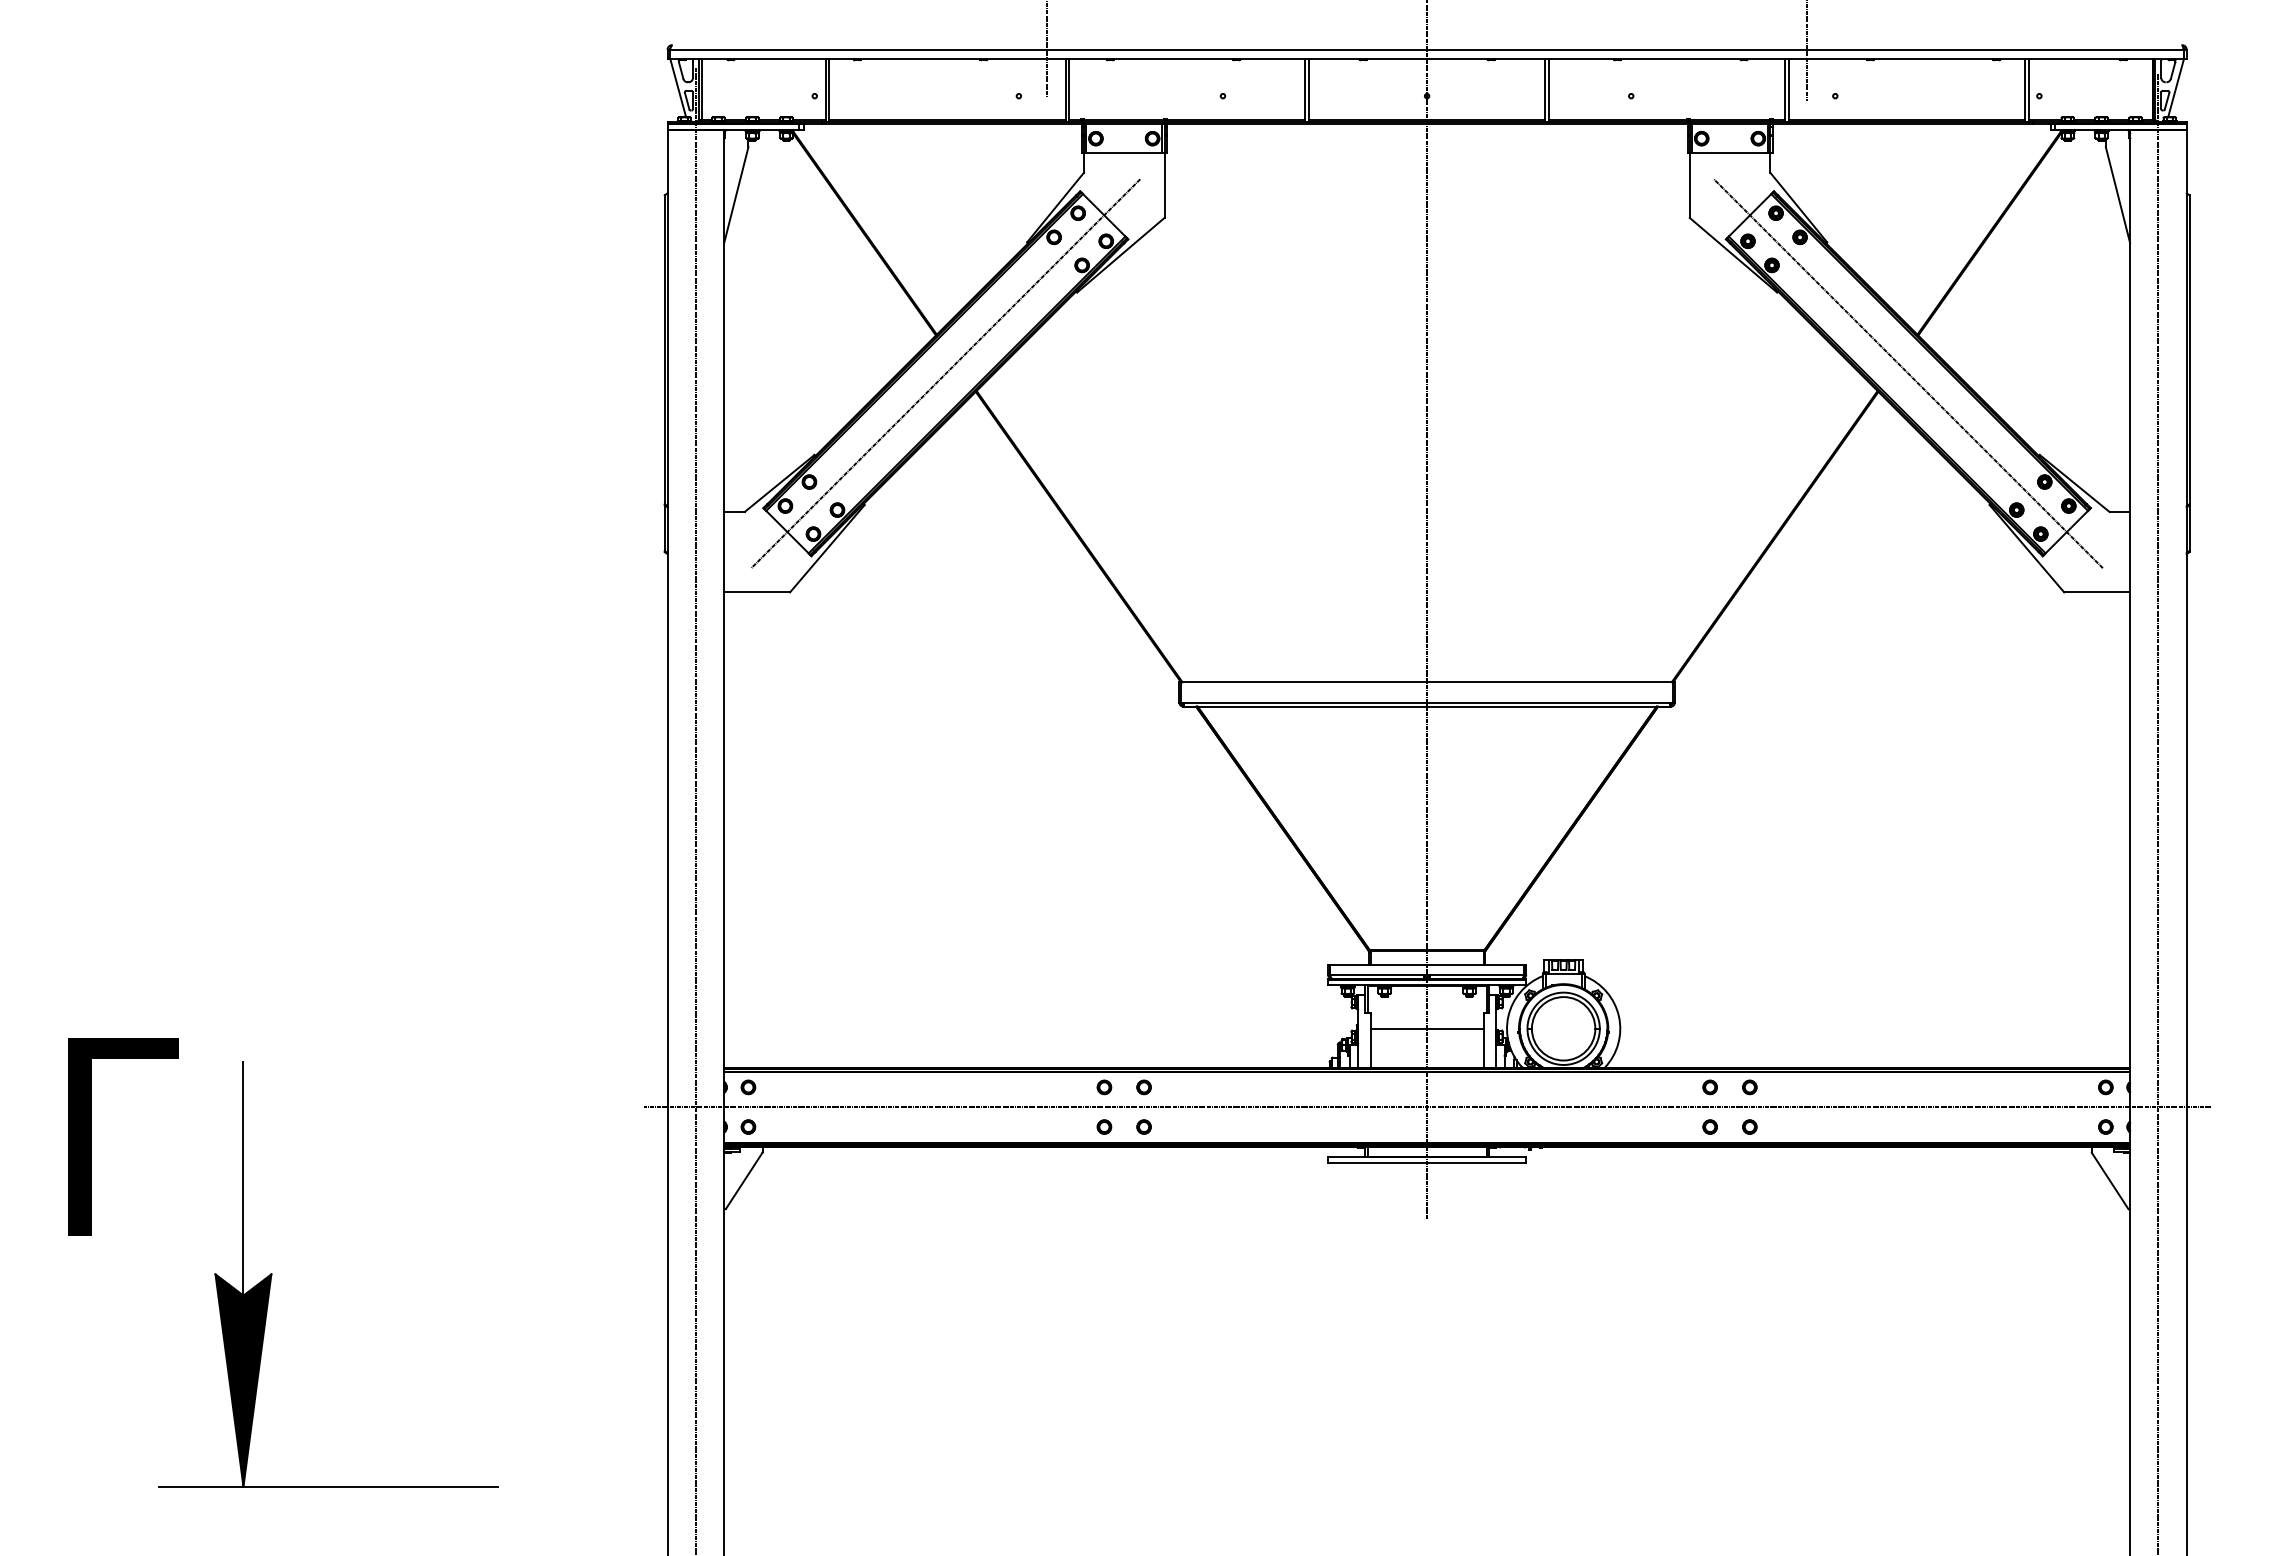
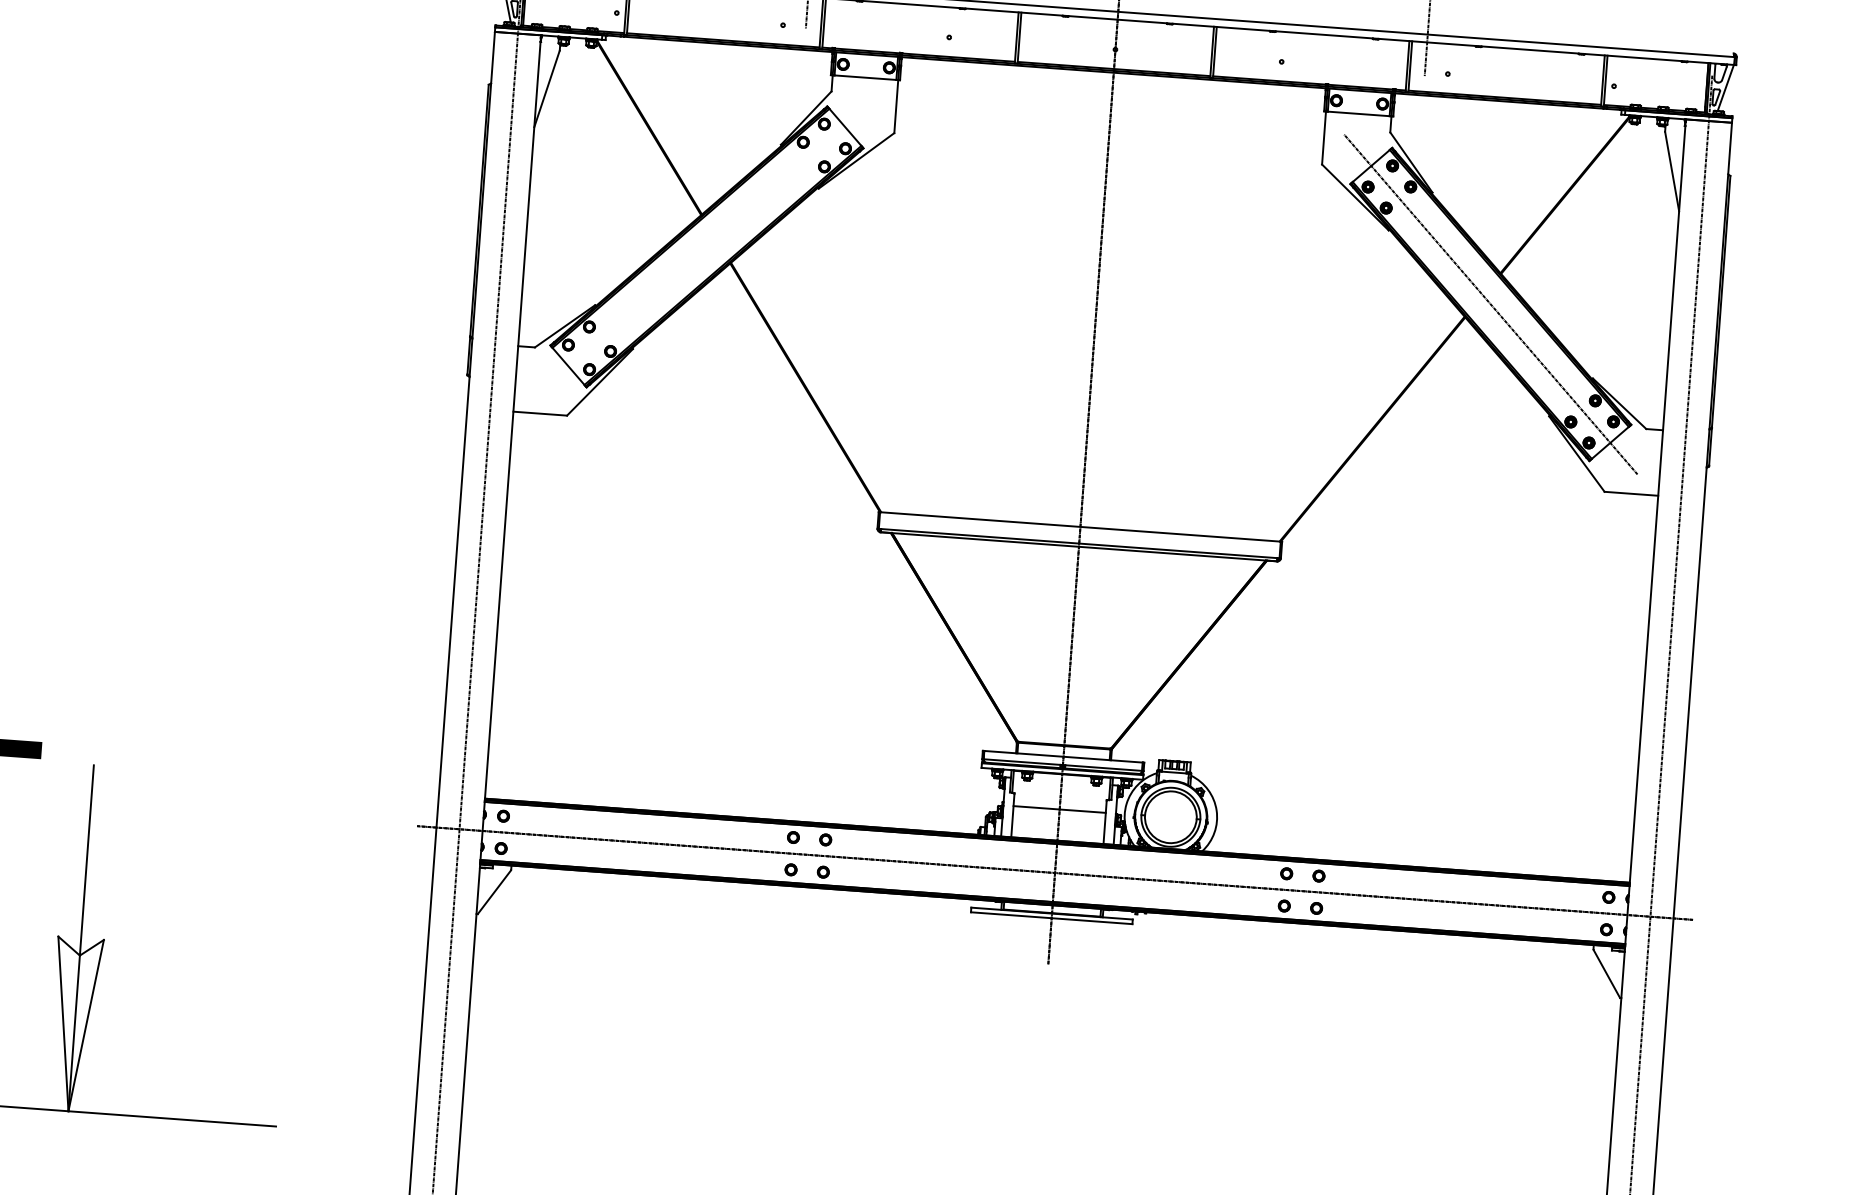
line: (945, 373) -> (706, 246), removed
fill: (243, 1380) -> (74, 1024), removed

